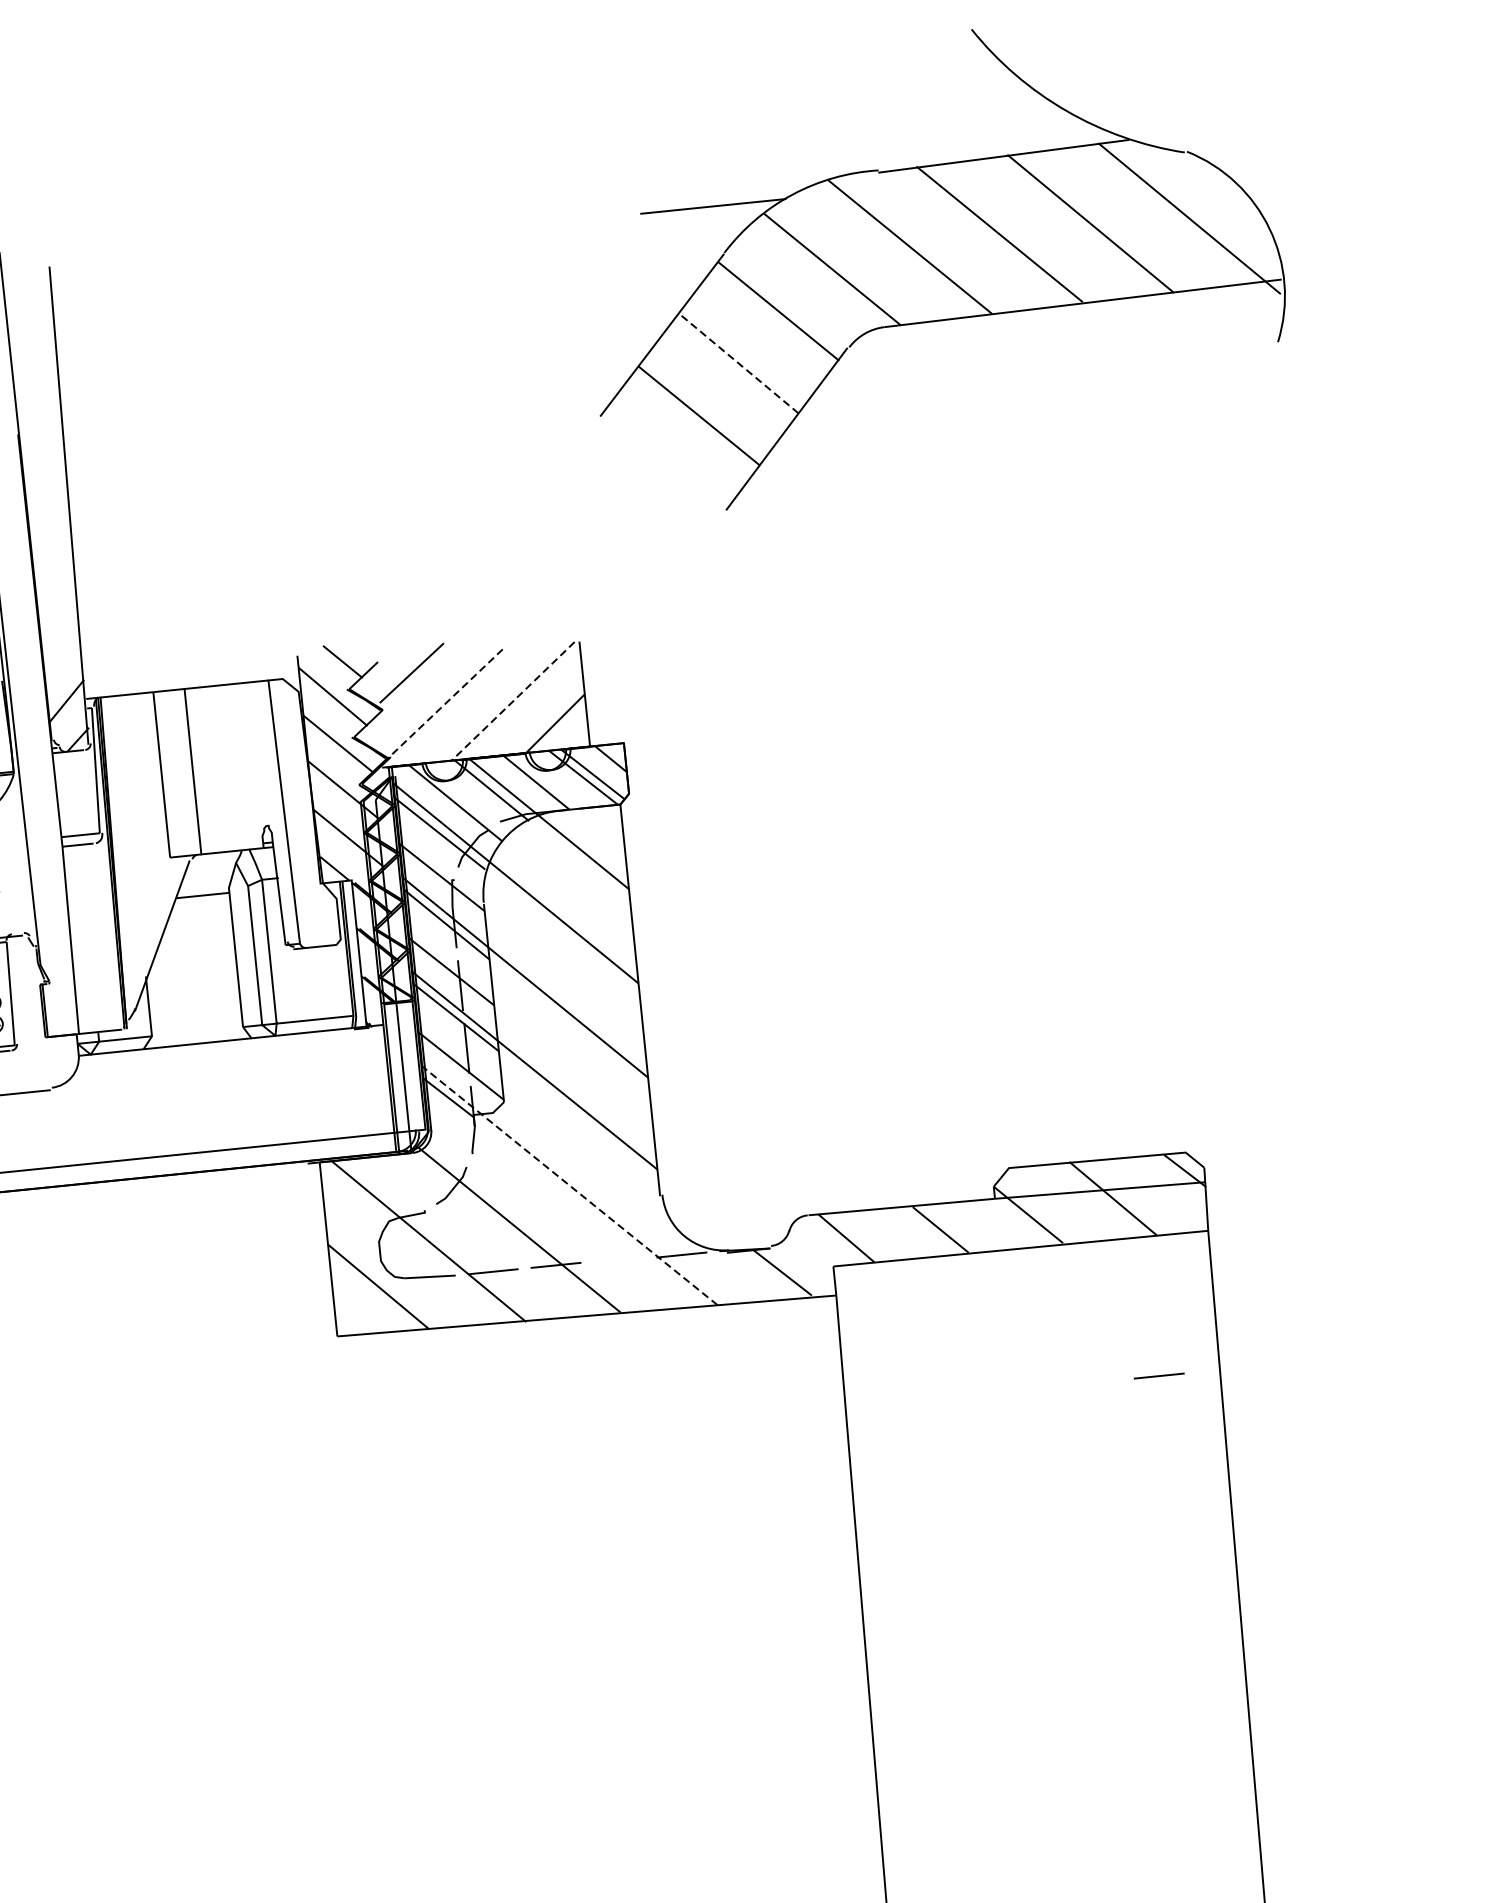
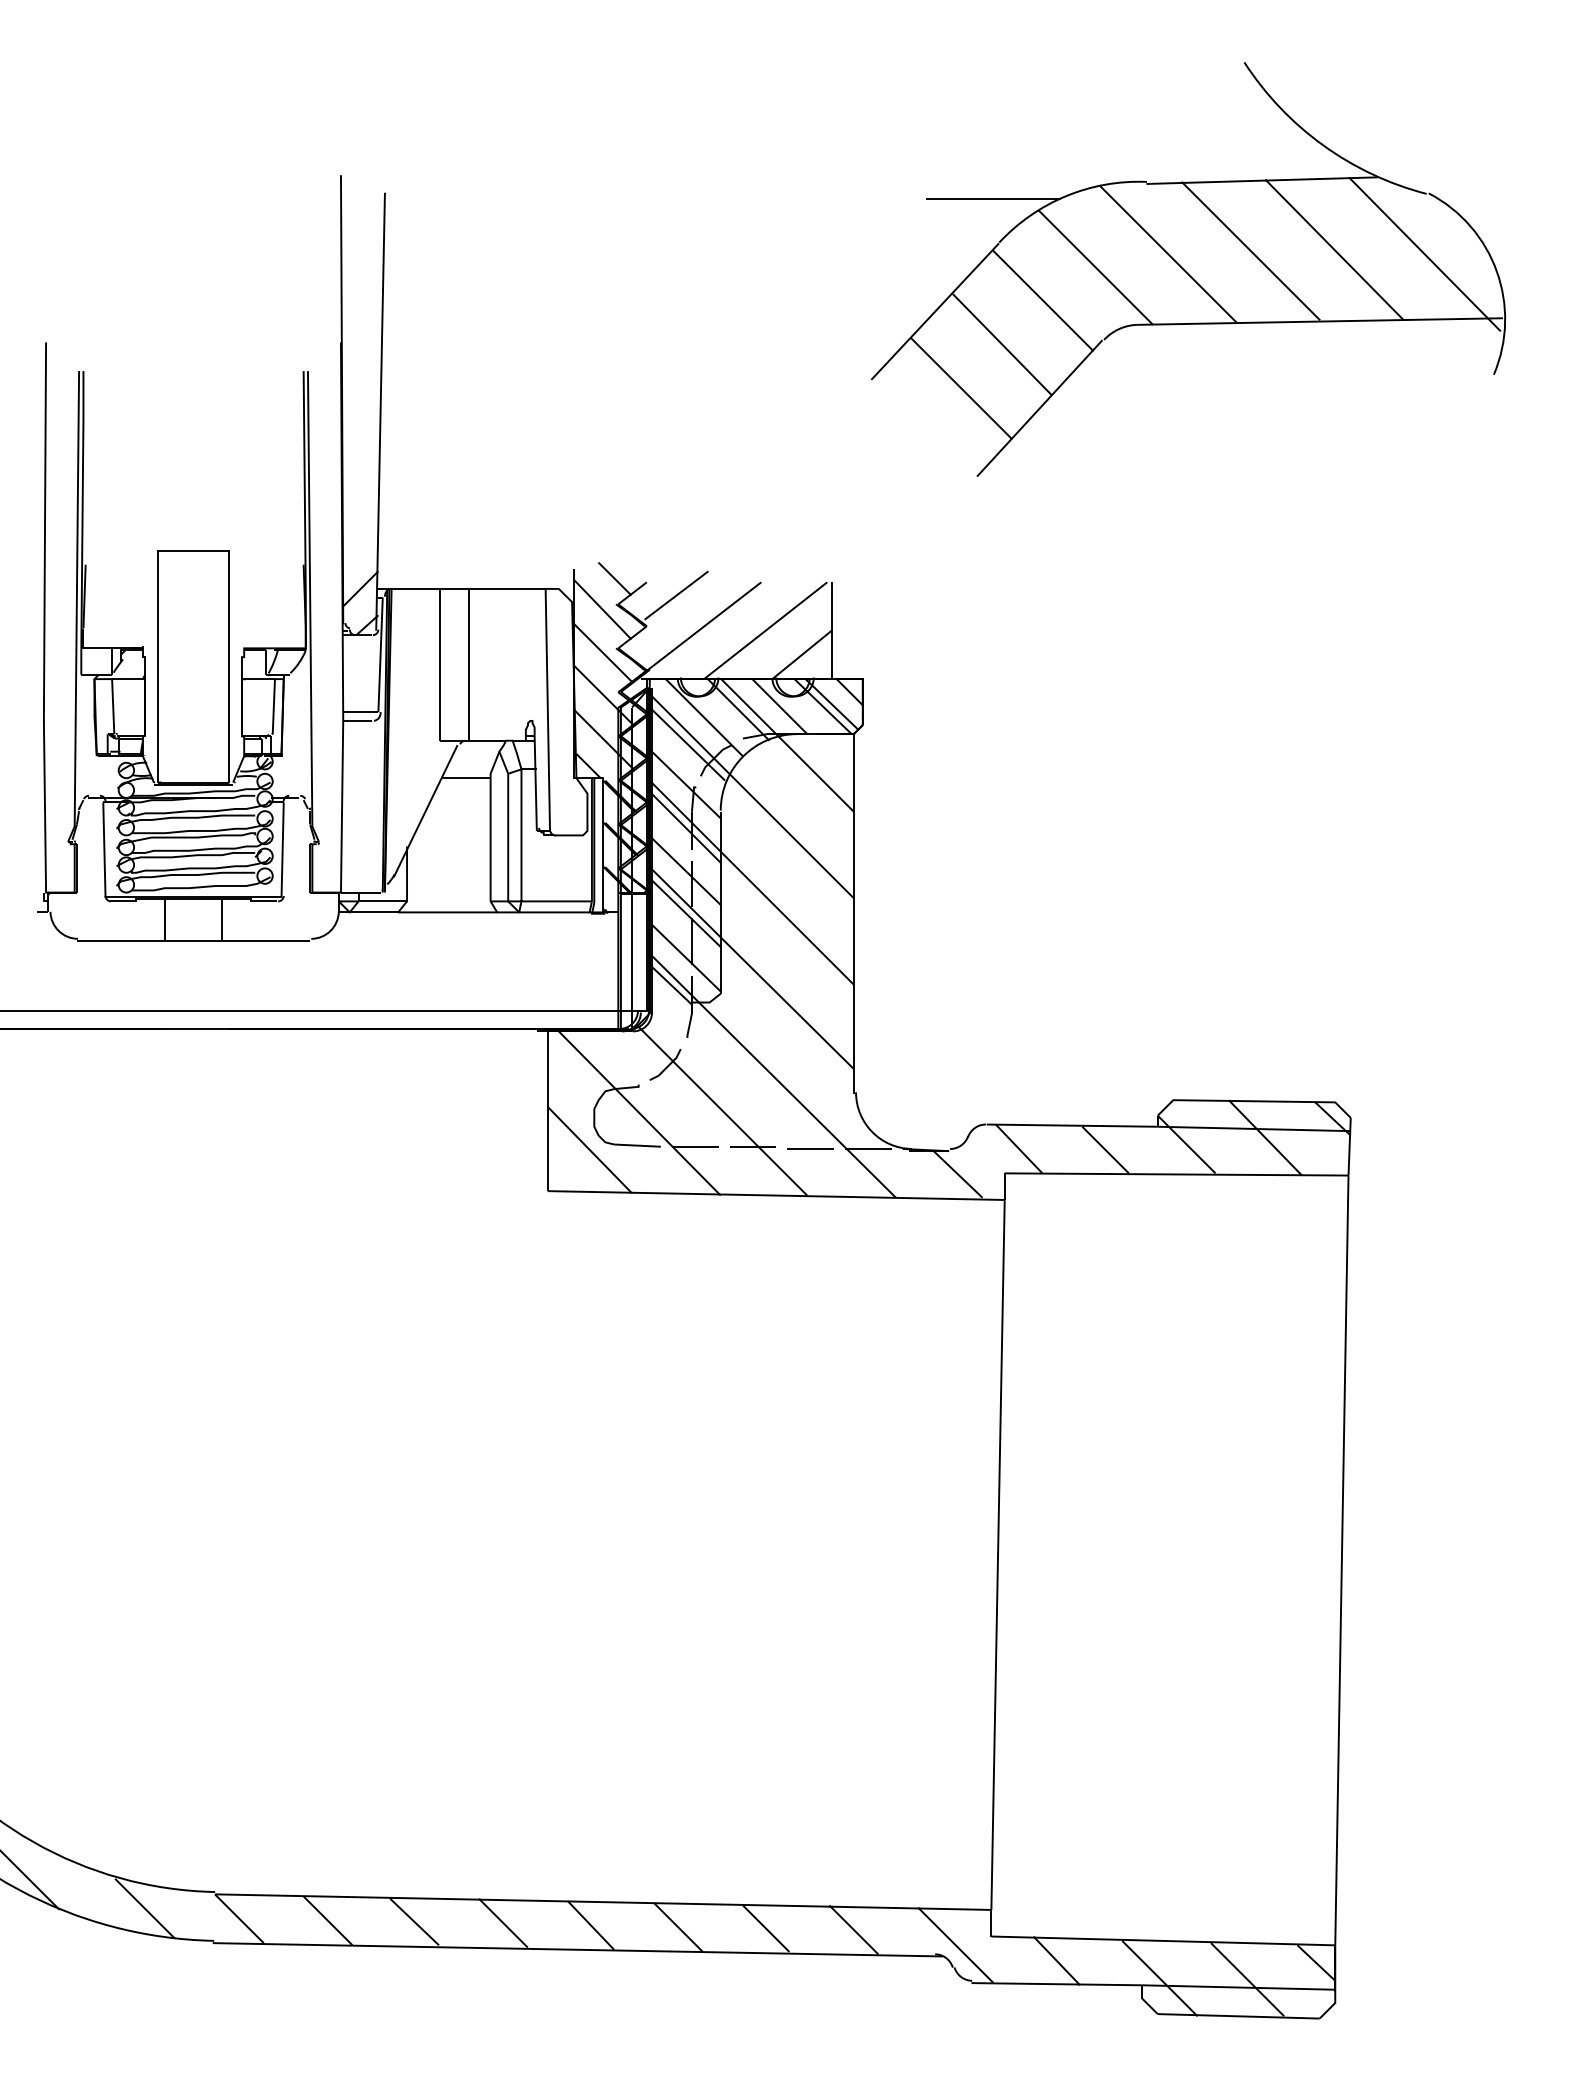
line: (739, 363) -> (1002, 344), dashed -> solid
line: (512, 702) -> (765, 631), dashed -> solid
line: (443, 705) -> (702, 627), dashed -> solid
line: (569, 1185) -> (772, 1075), dashed -> solid
line: (1159, 1375) -> (810, 1148), moved

